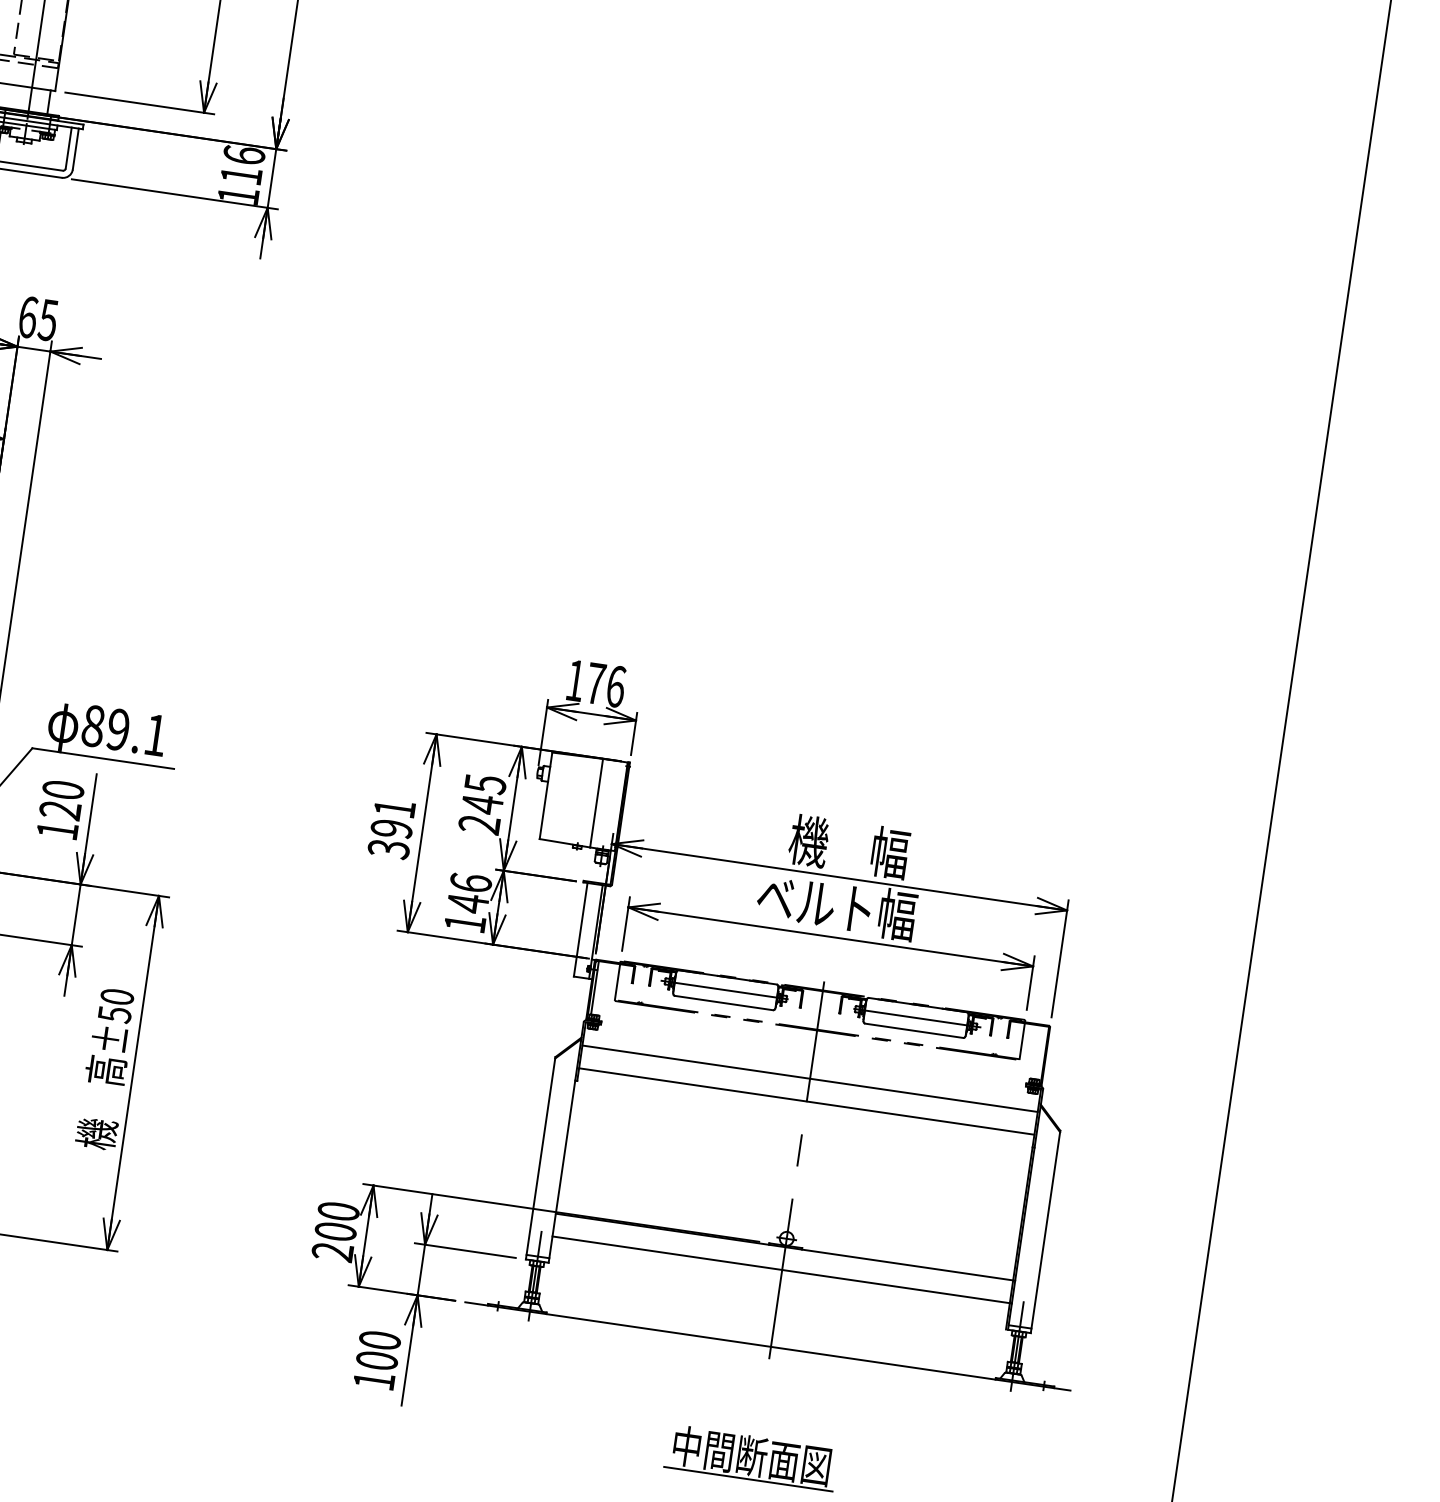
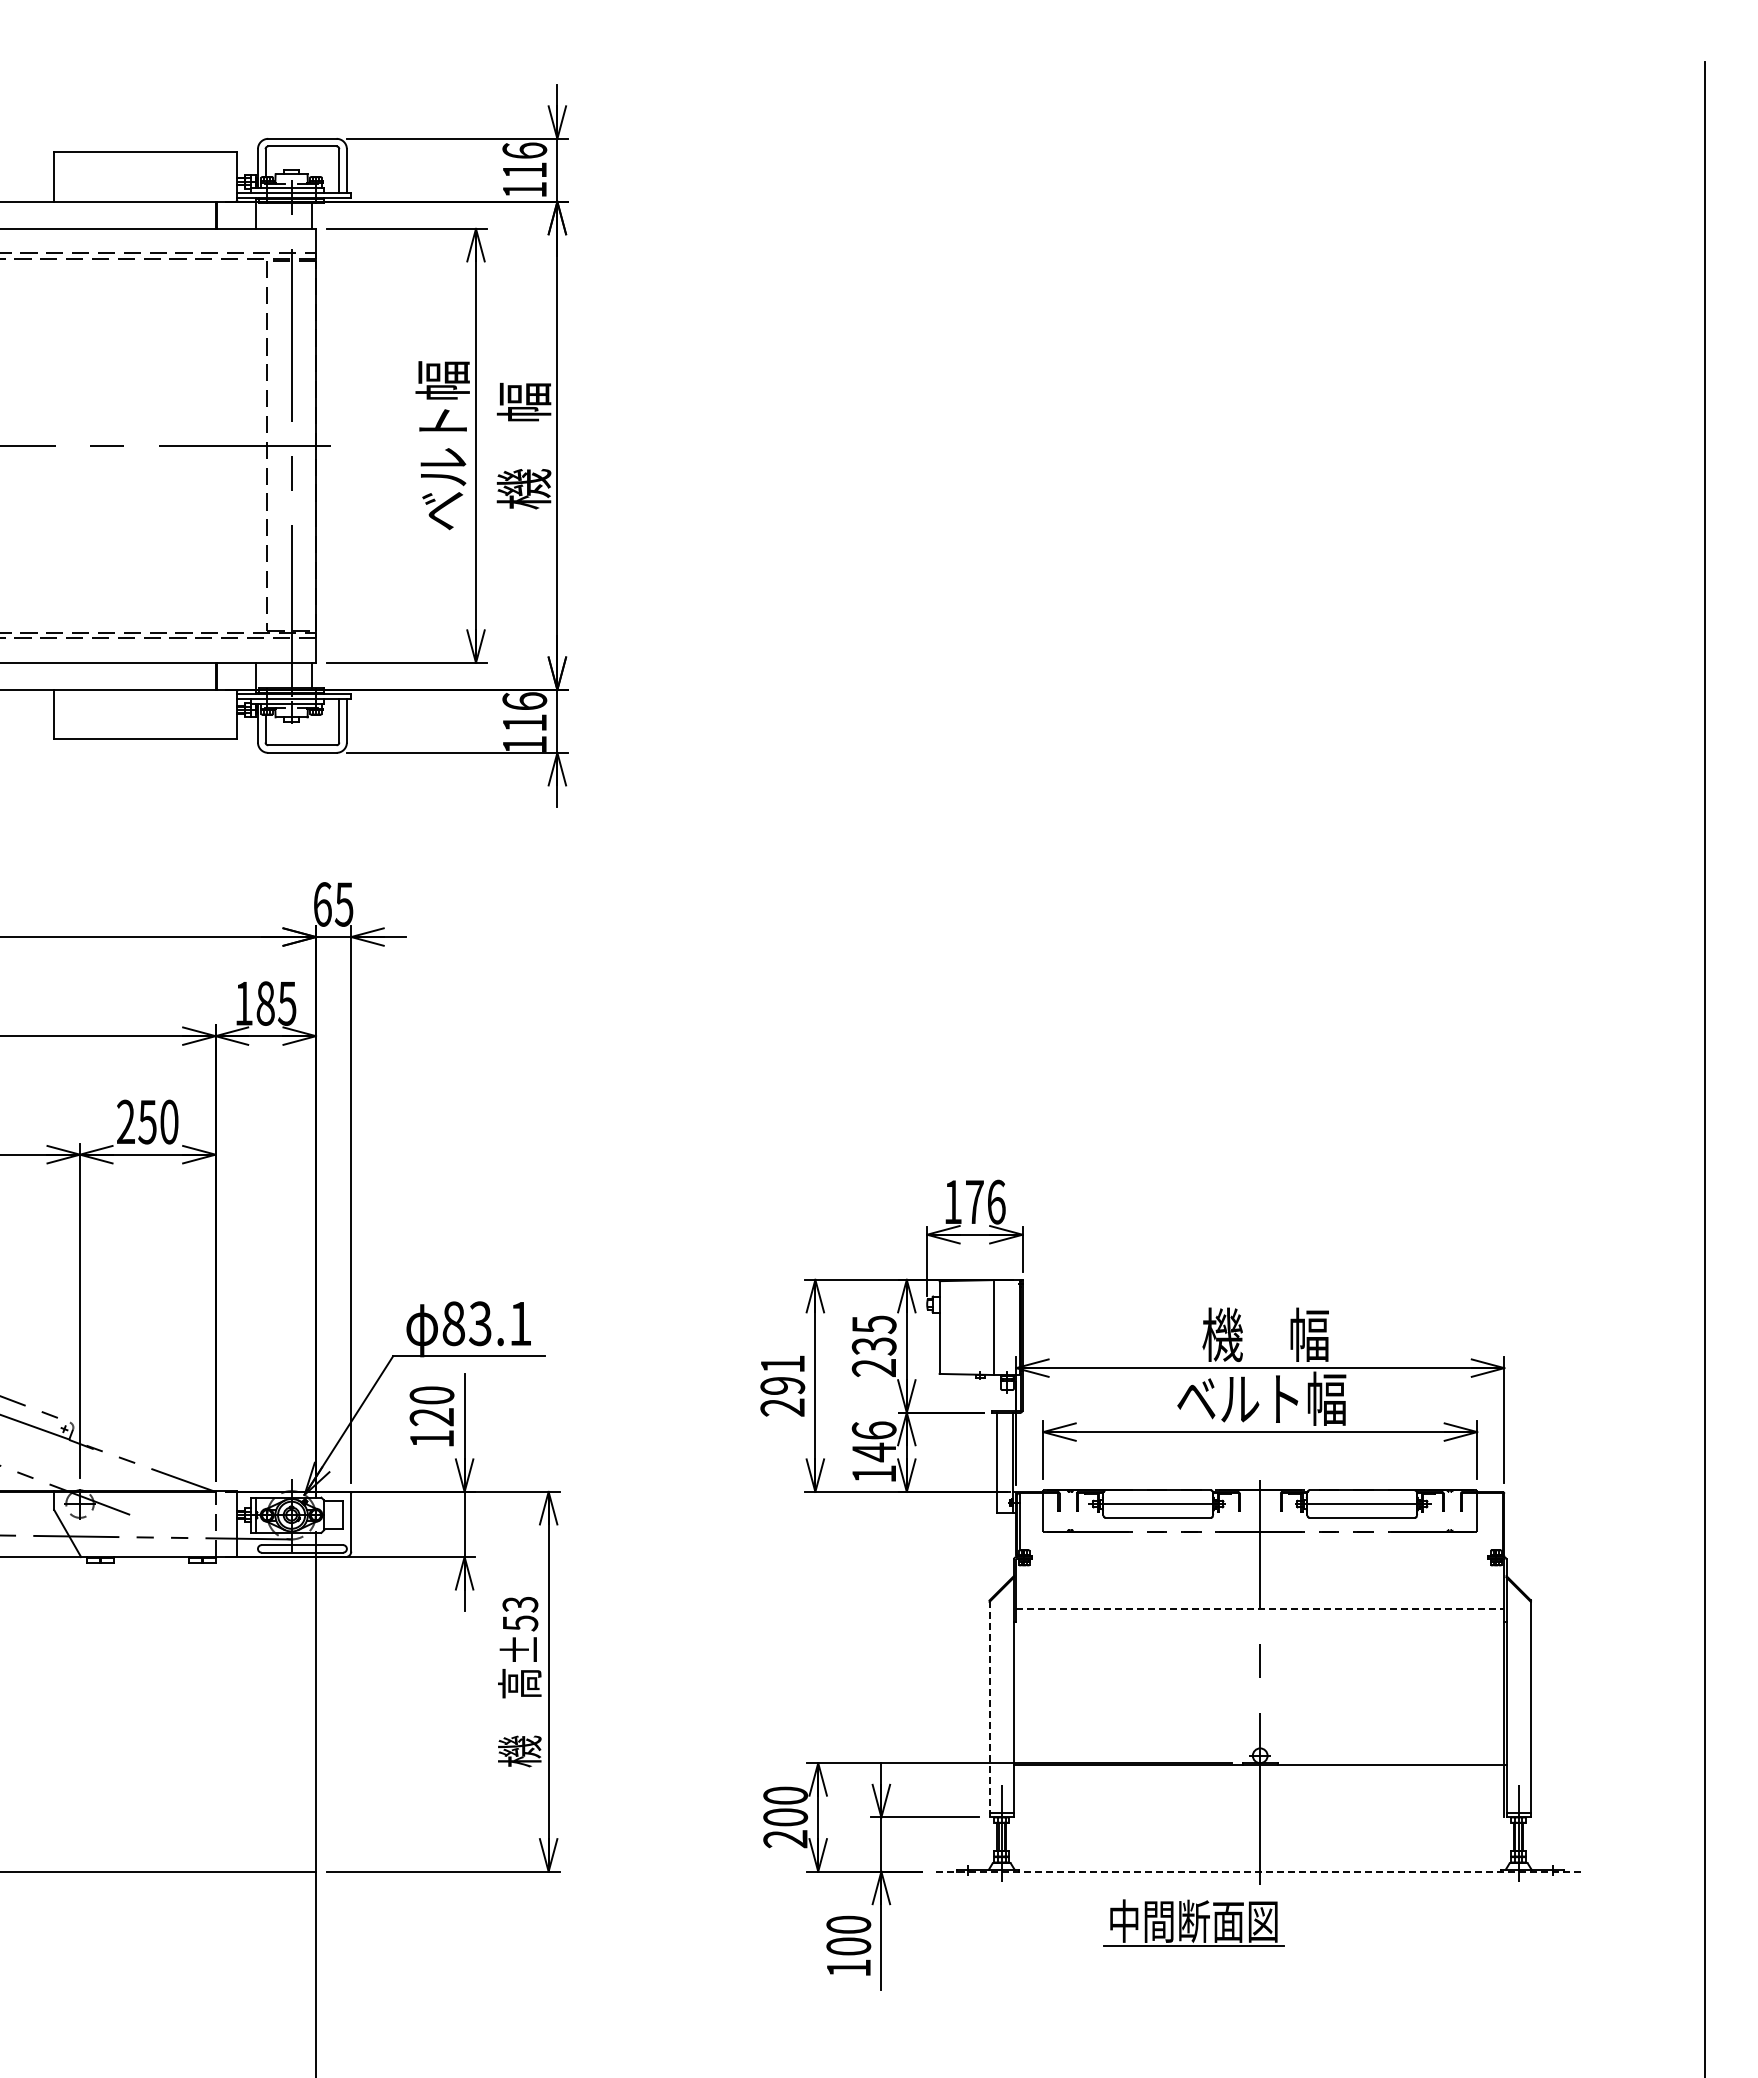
text: (117, 729) -> (479, 1323), 89.1 -> 83.1
text: (481, 804) -> (873, 1346), 245 -> 235
text: (389, 849) -> (783, 1407), 391 -> 291
text: (117, 997) -> (520, 1604), ±50 -> ±53
line: (810, 1079) -> (1260, 1584), removed
line: (807, 1101) -> (1260, 1608), solid -> dashed
line: (540, 1157) -> (989, 1708), solid -> dashed
line: (781, 1270) -> (1259, 1789), removed
line: (767, 1346) -> (1256, 1871), solid -> dashed
part: (751, 1457) -> (1193, 1922), moved

